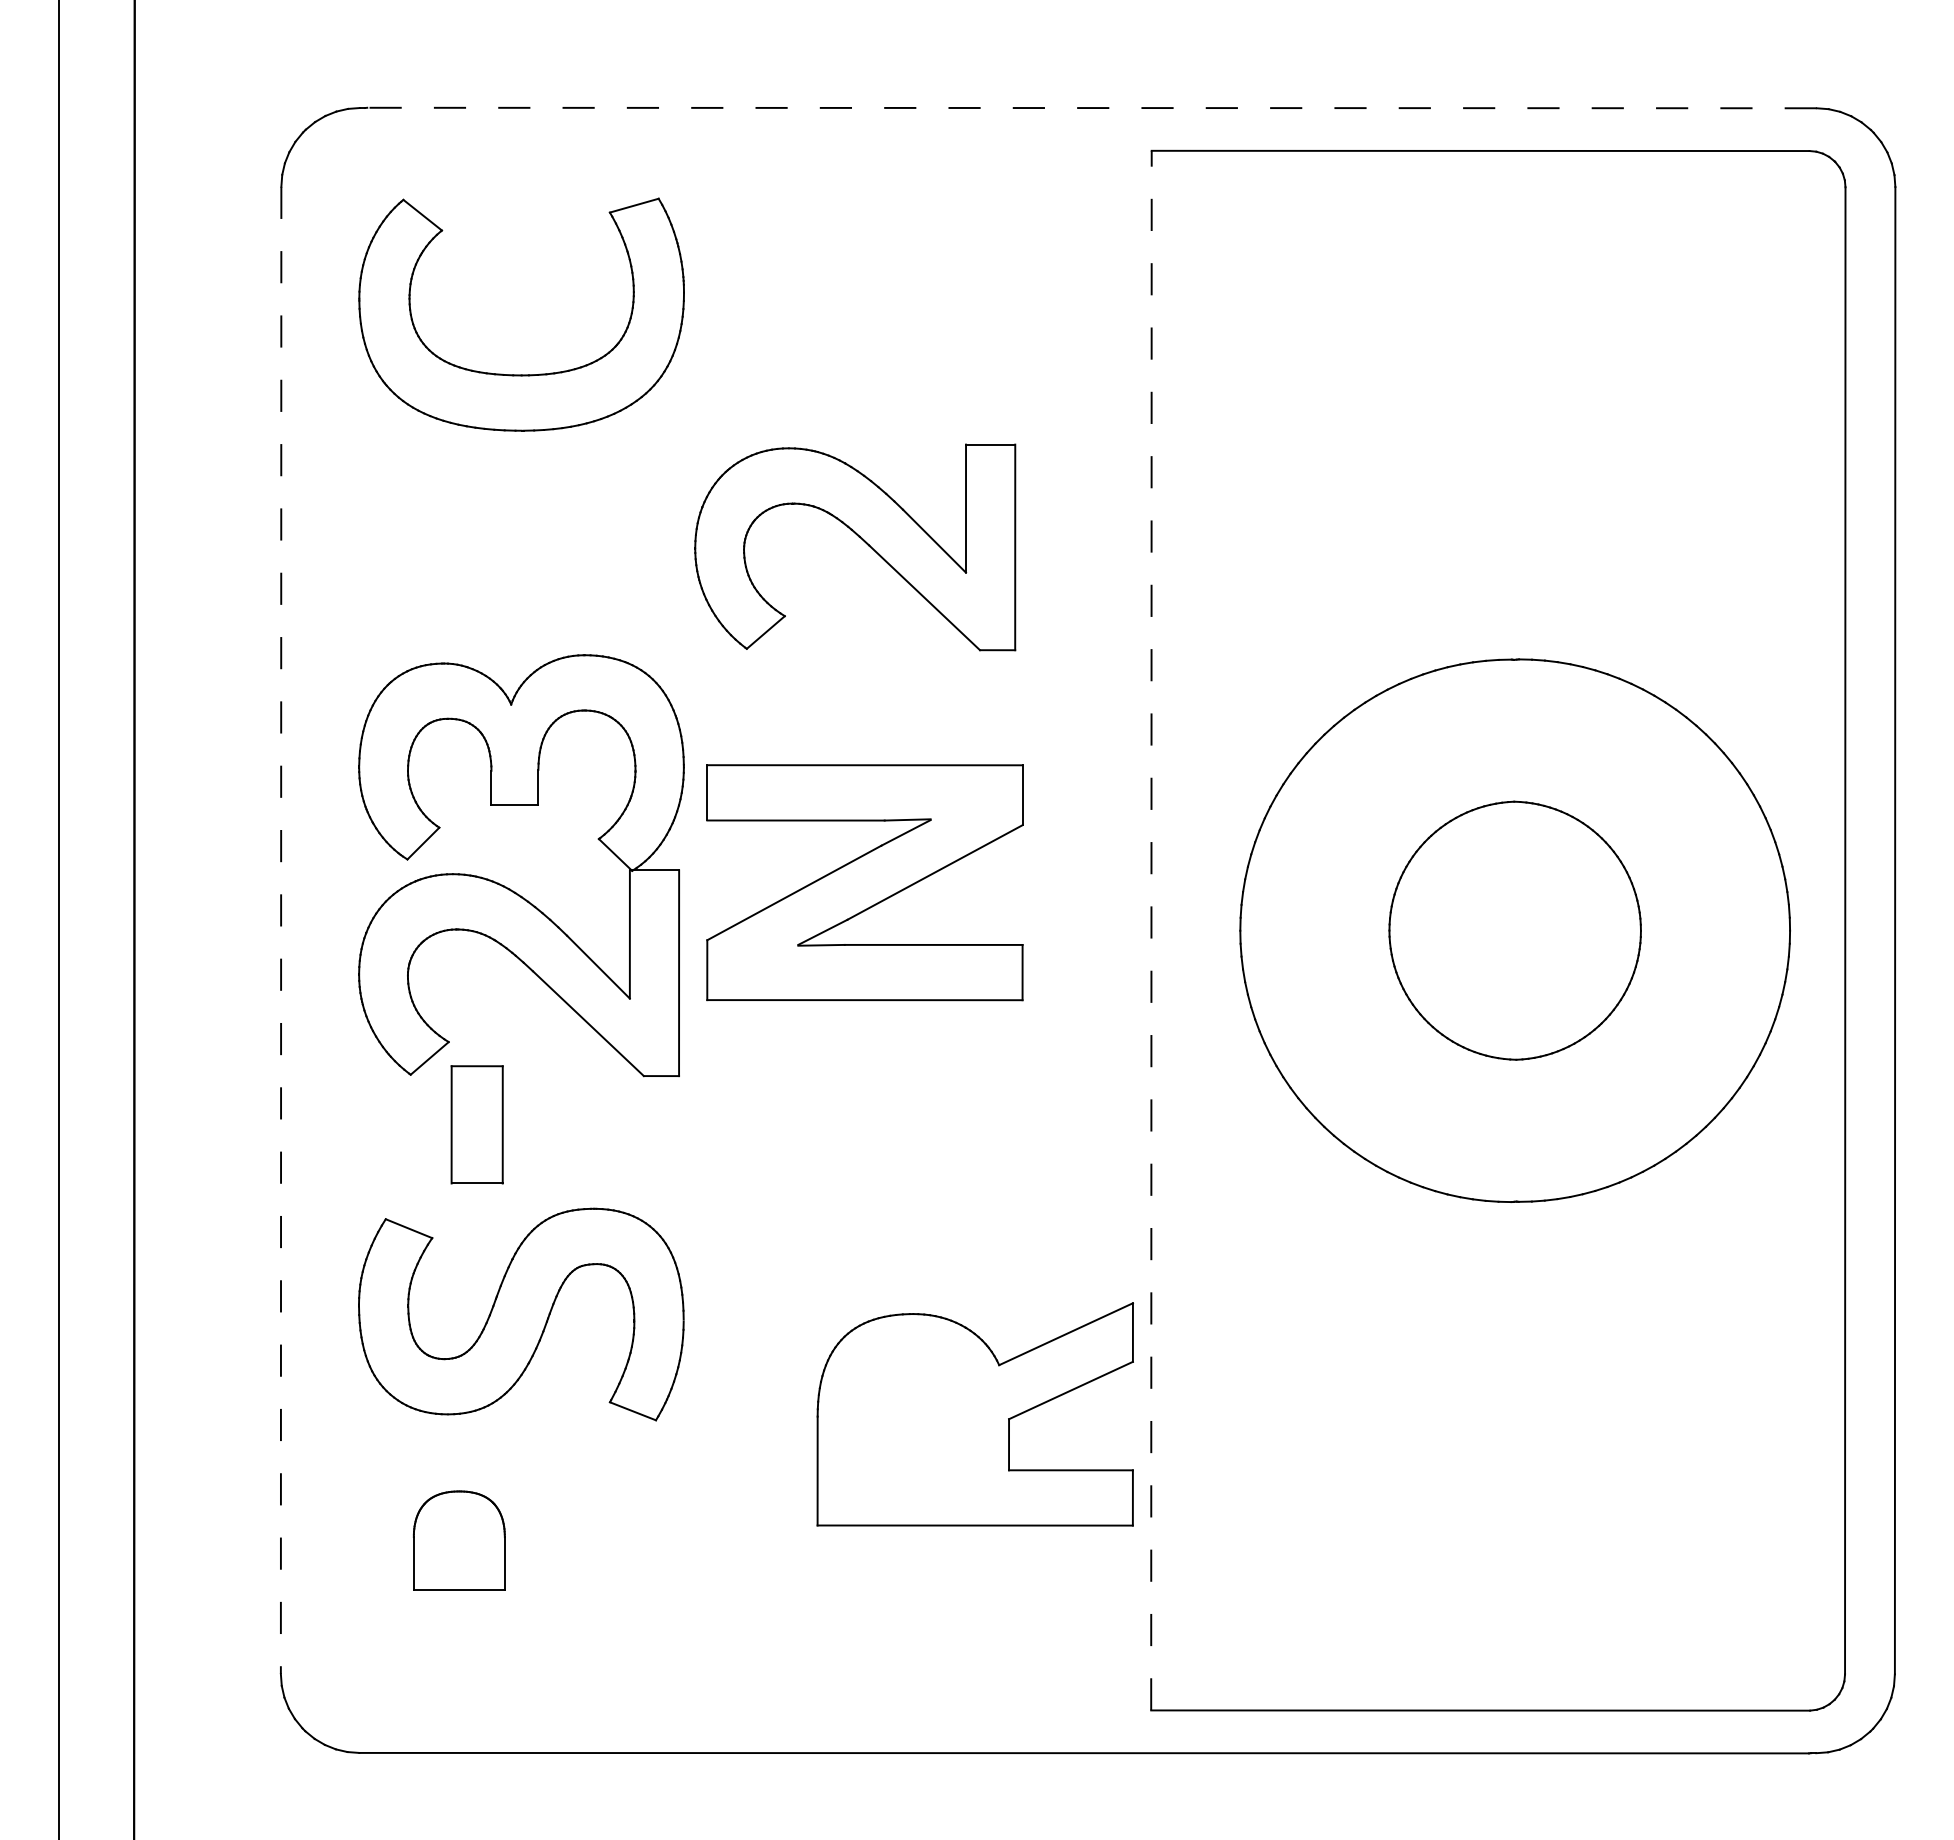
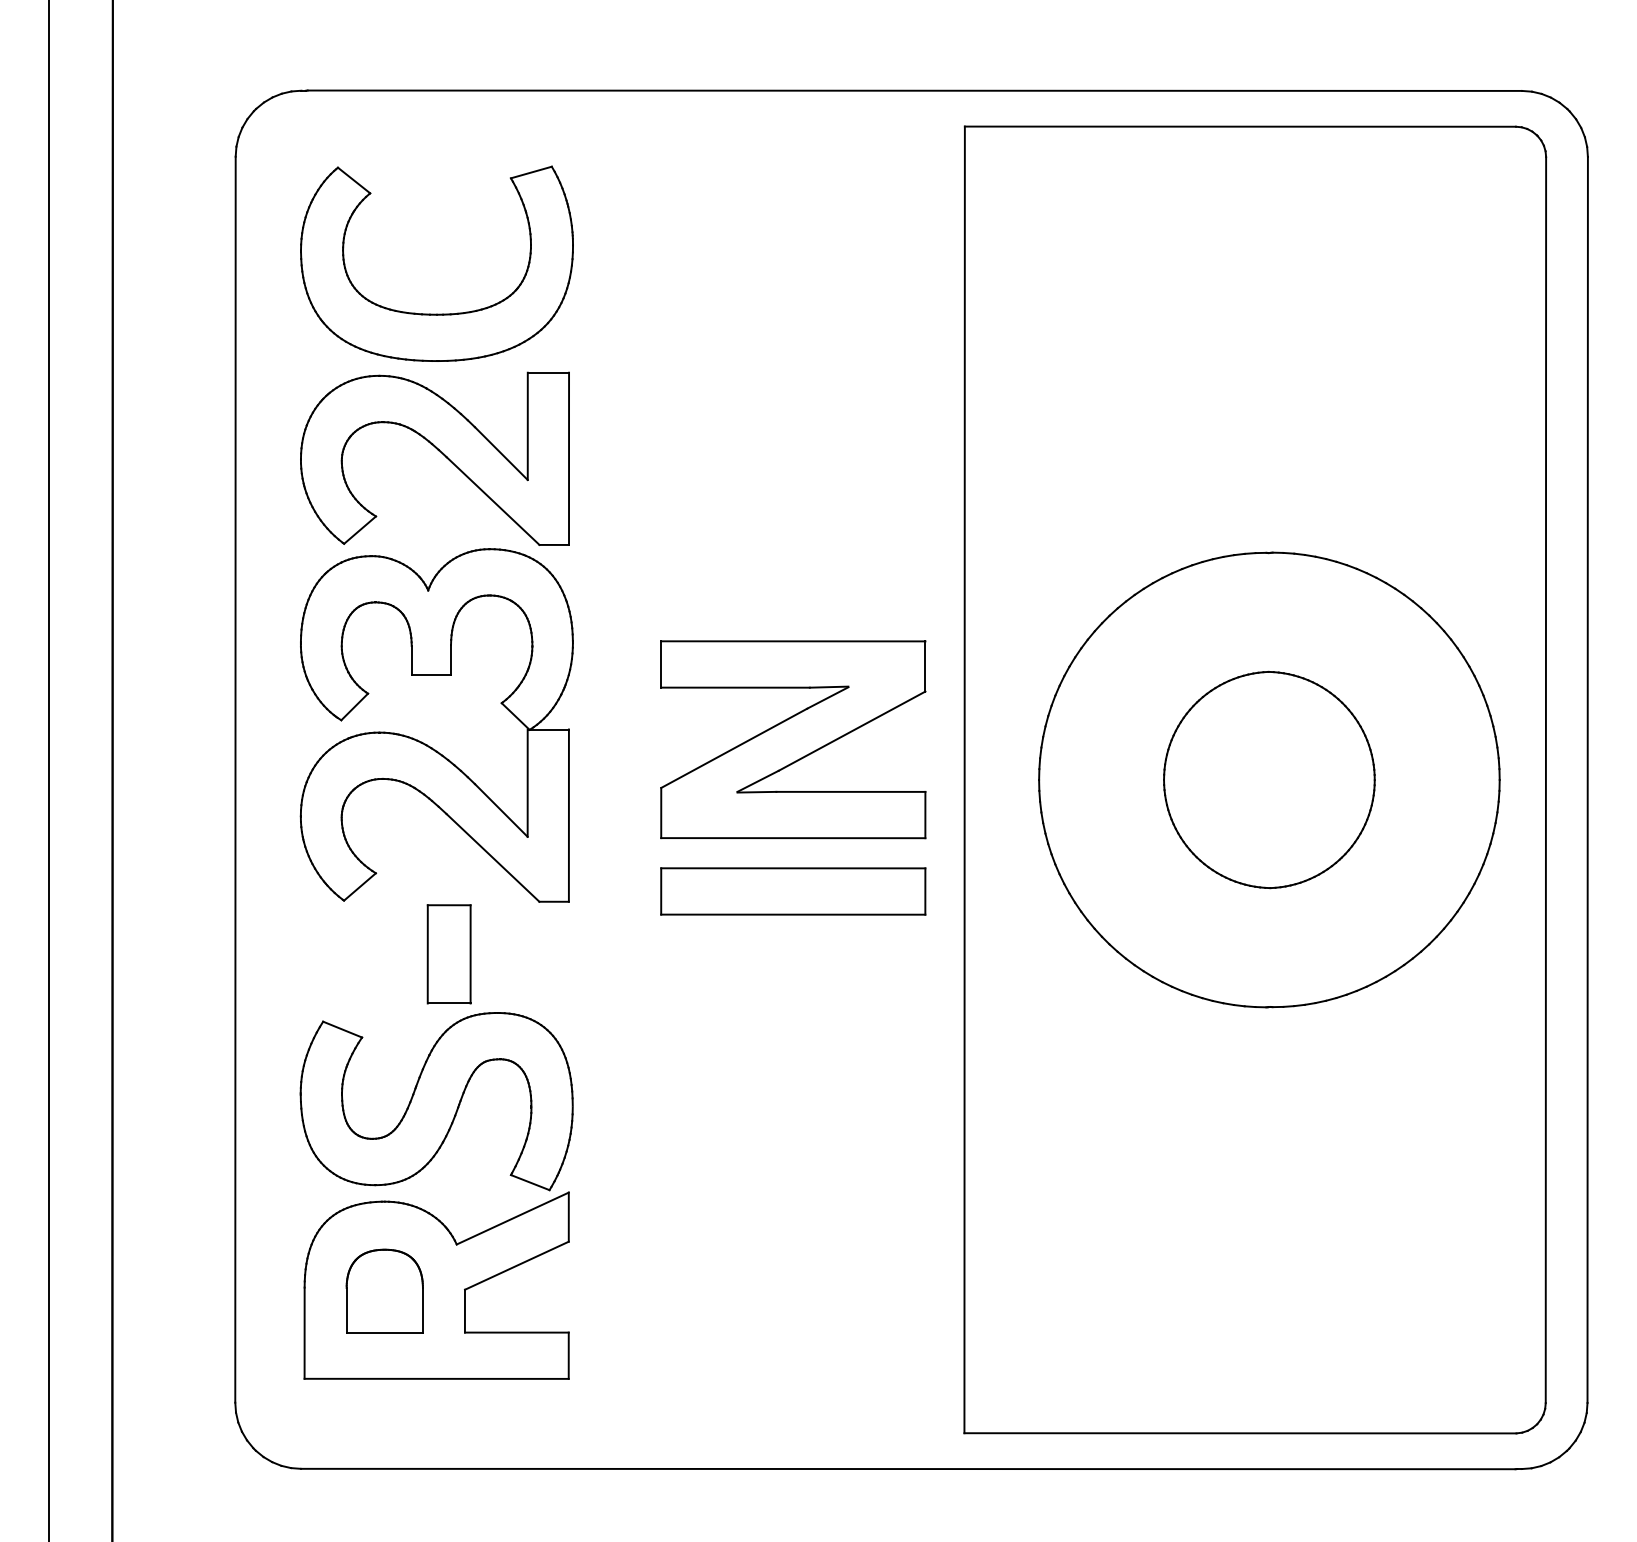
line: (1092, 108) -> (915, 91), dashed -> solid
part: (862, 540) -> (441, 453), moved
part: (864, 882) -> (792, 739), moved
line: (281, 930) -> (235, 779), dashed -> solid
line: (1151, 930) -> (964, 779), dashed -> solid
part: (946, 1063) -> (792, 891), added
part: (476, 1124) -> (448, 954), moved
part: (974, 1414) -> (436, 1285), moved

